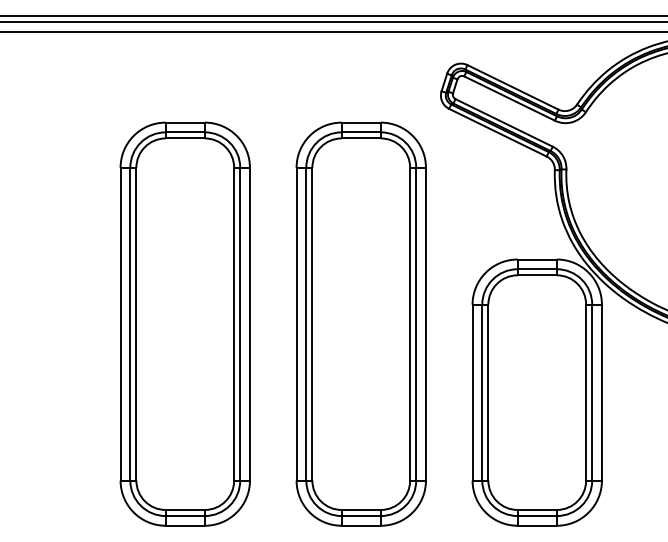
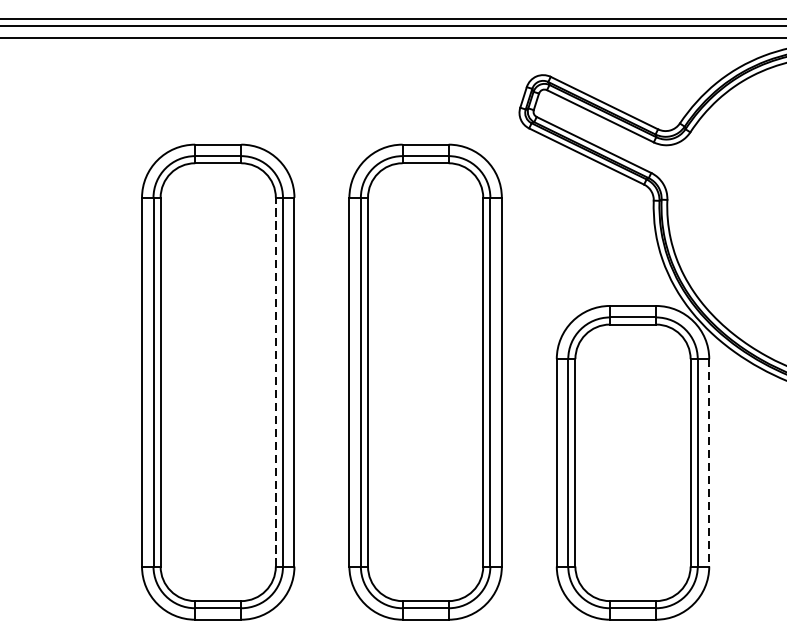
line: (234, 323) -> (276, 381), solid -> dashed
line: (601, 392) -> (708, 462), solid -> dashed

